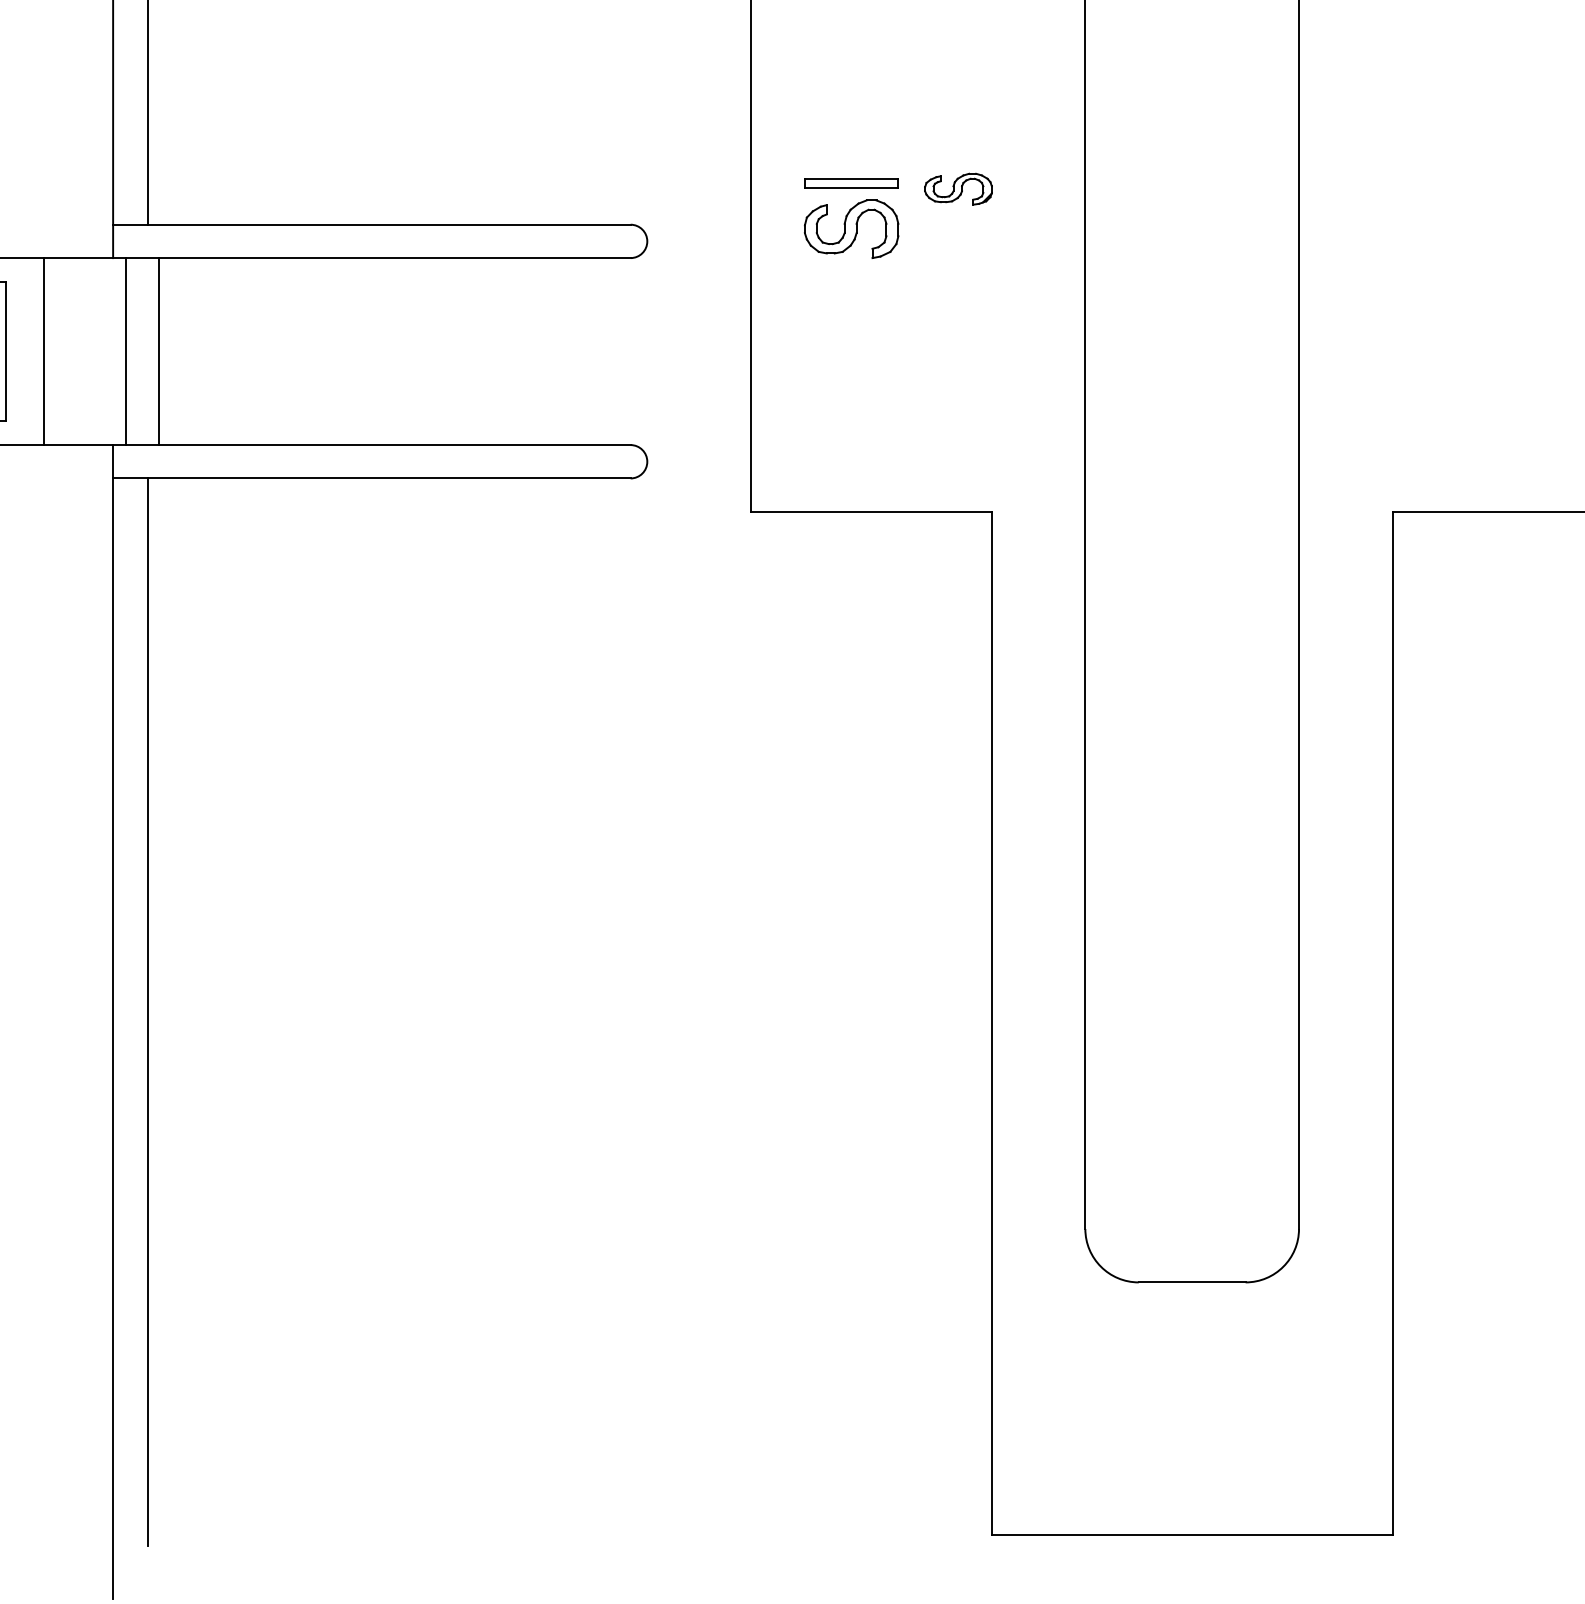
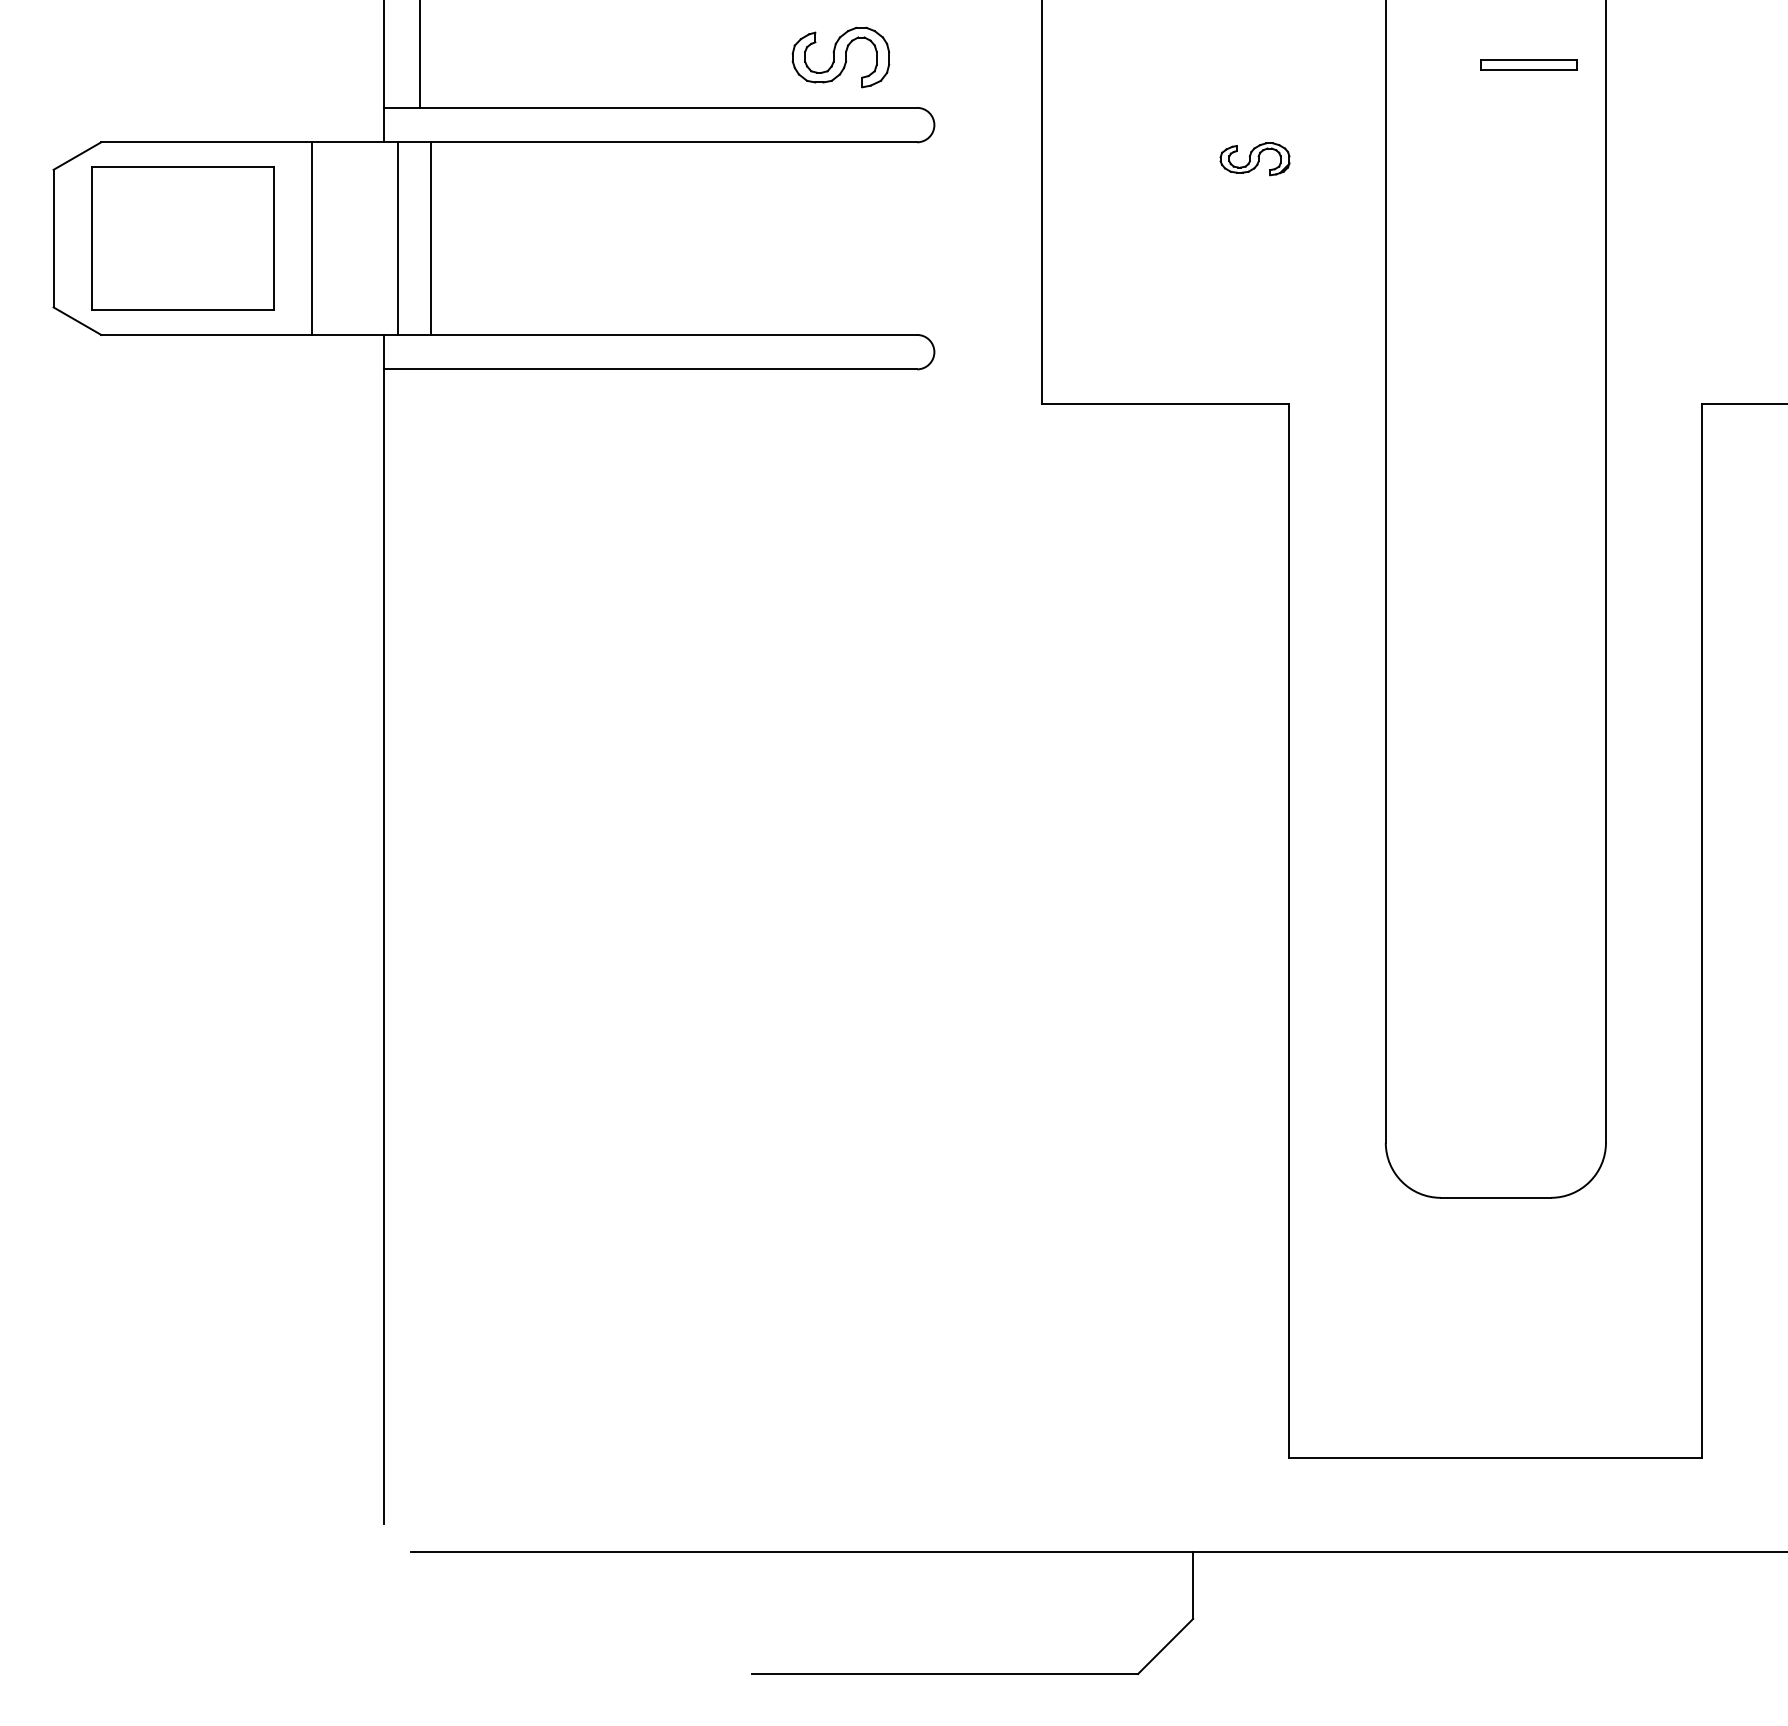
part: (851, 182) -> (1528, 64), moved
part: (957, 189) -> (1254, 159), moved
part: (851, 229) -> (840, 57), moved
line: (147, 1011) -> (419, 918), removed

